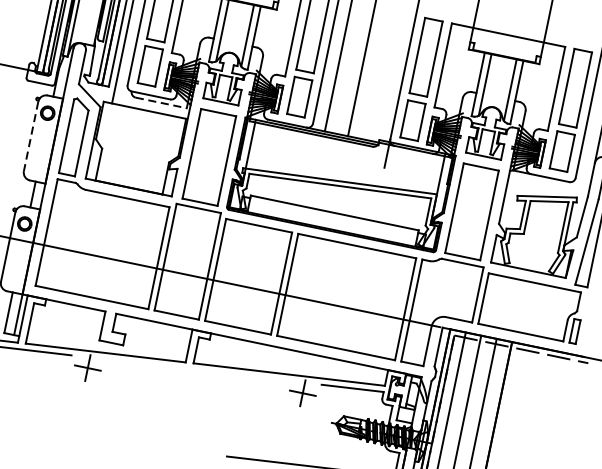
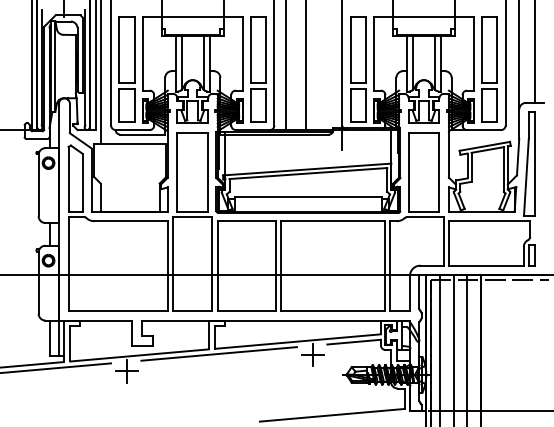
line: (162, 103) -> (143, 134), dashed -> solid
line: (31, 136) -> (38, 185), dashed -> solid
line: (195, 369) -> (218, 353), added

